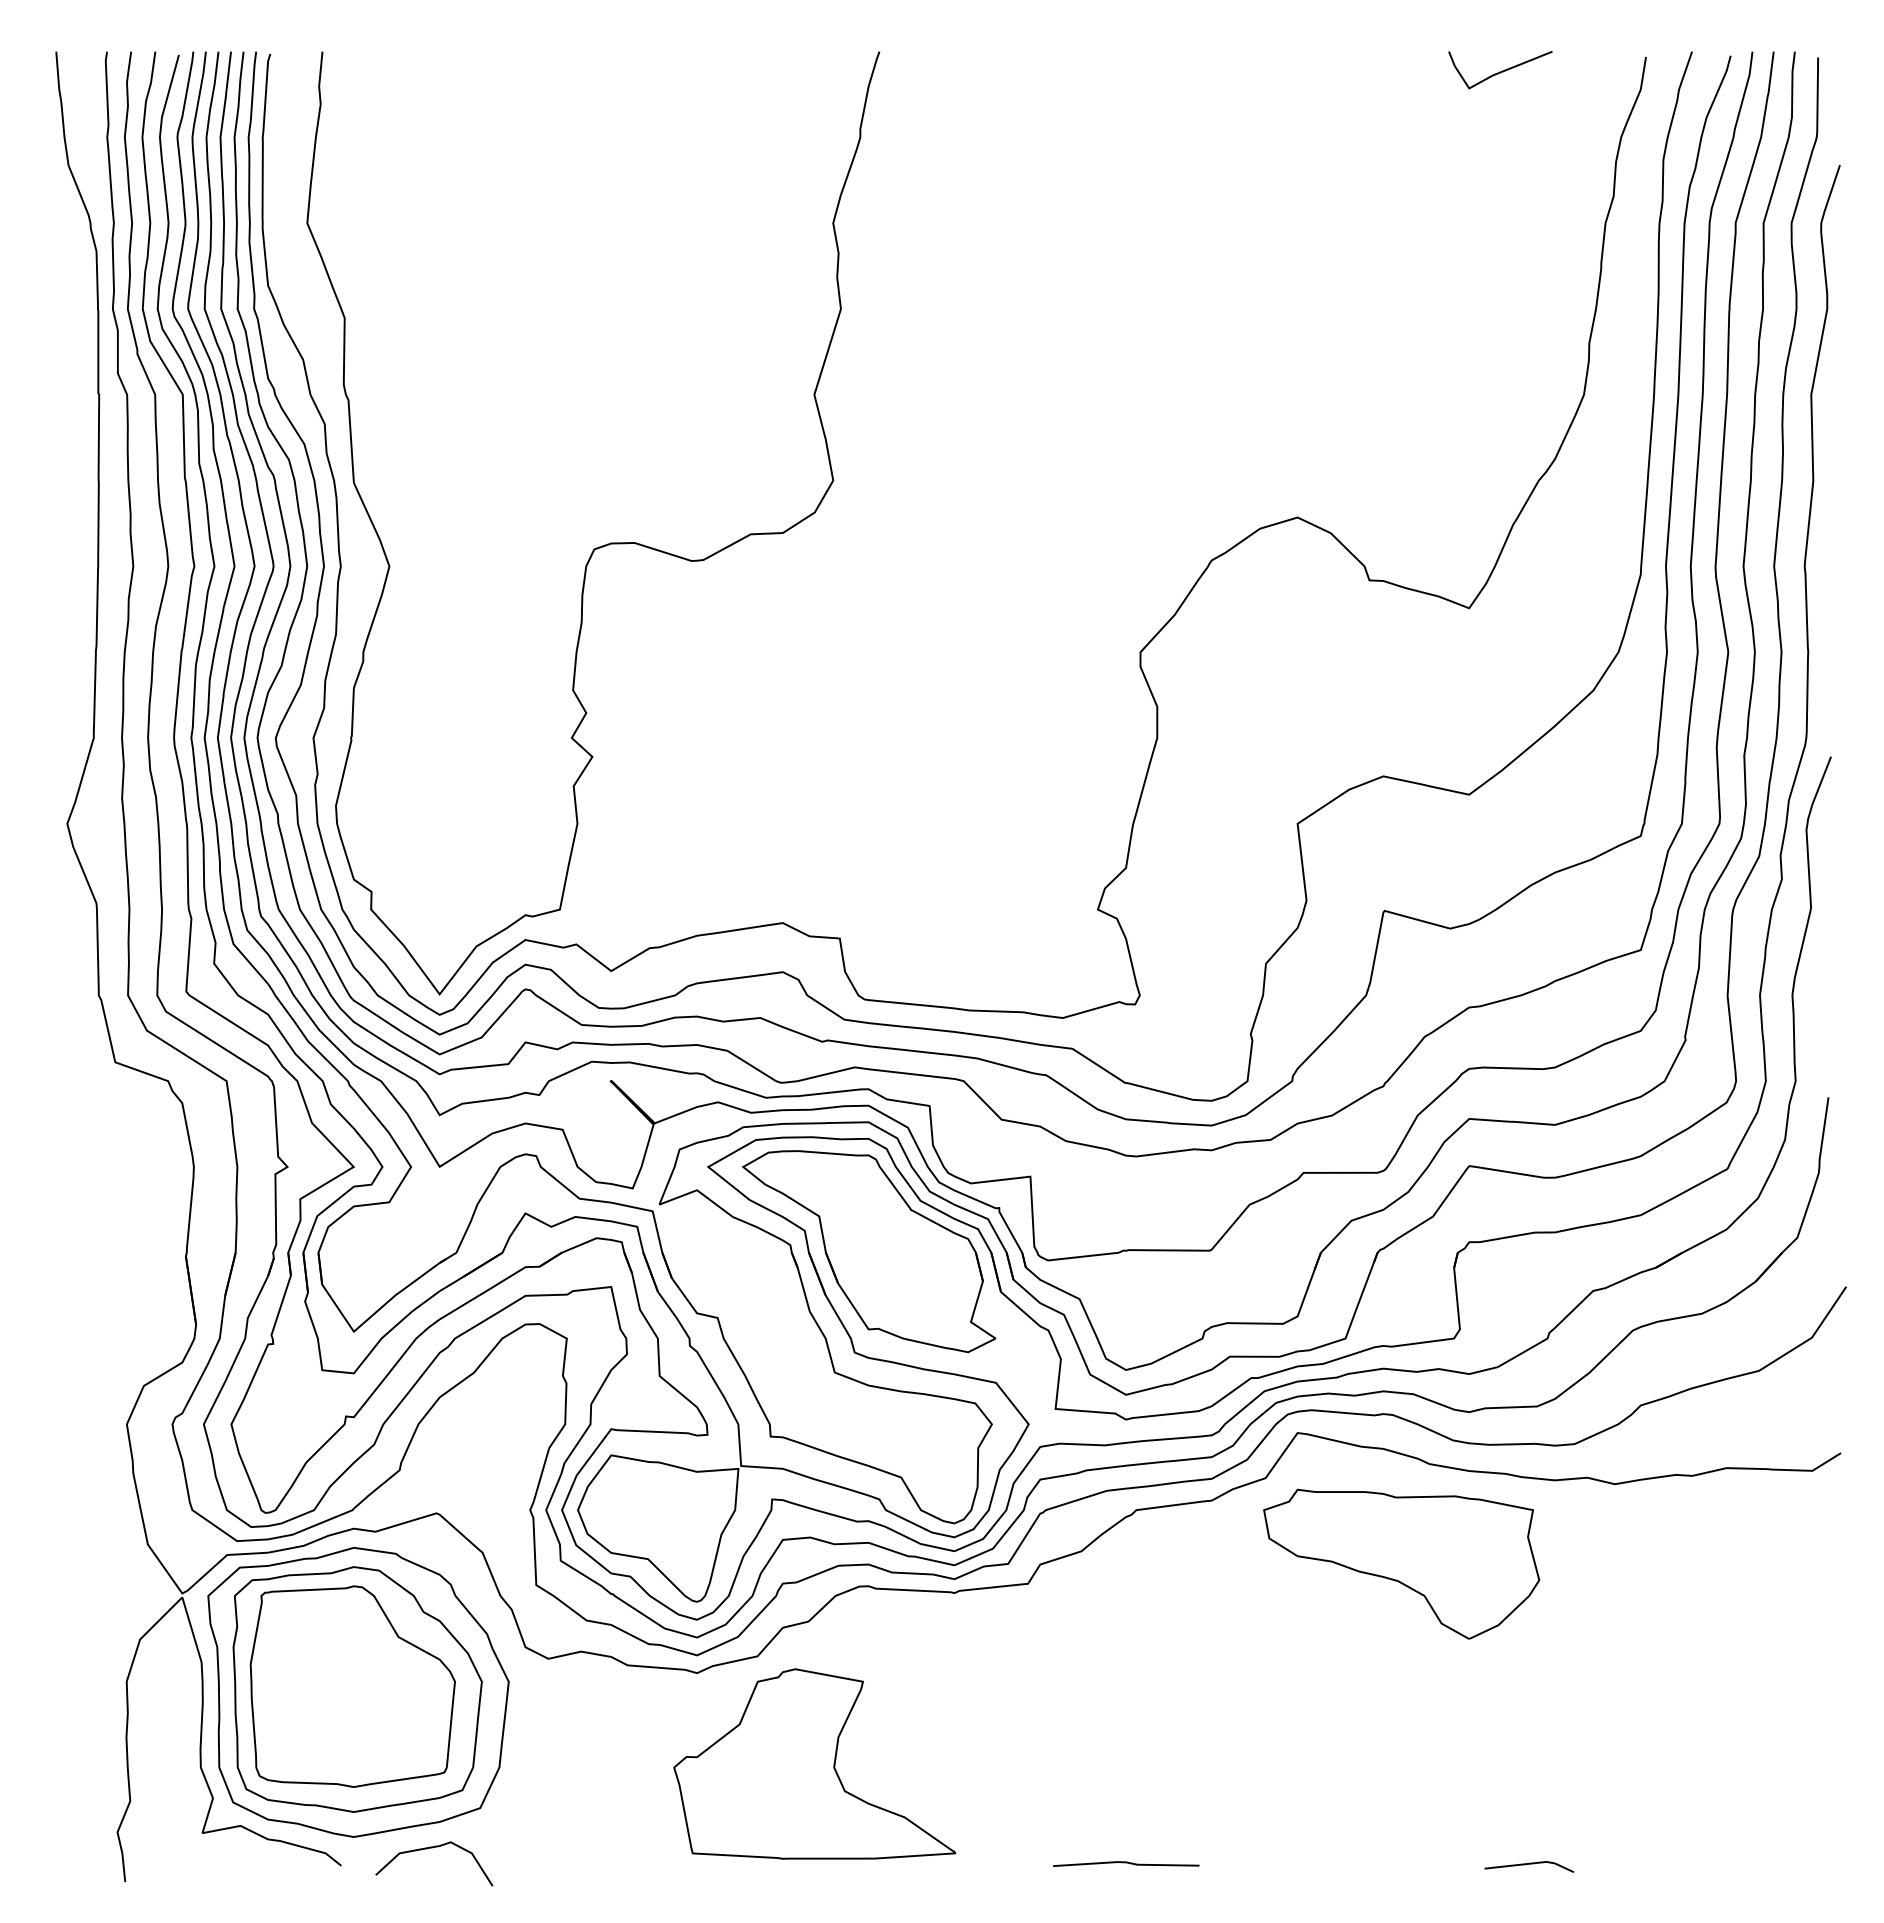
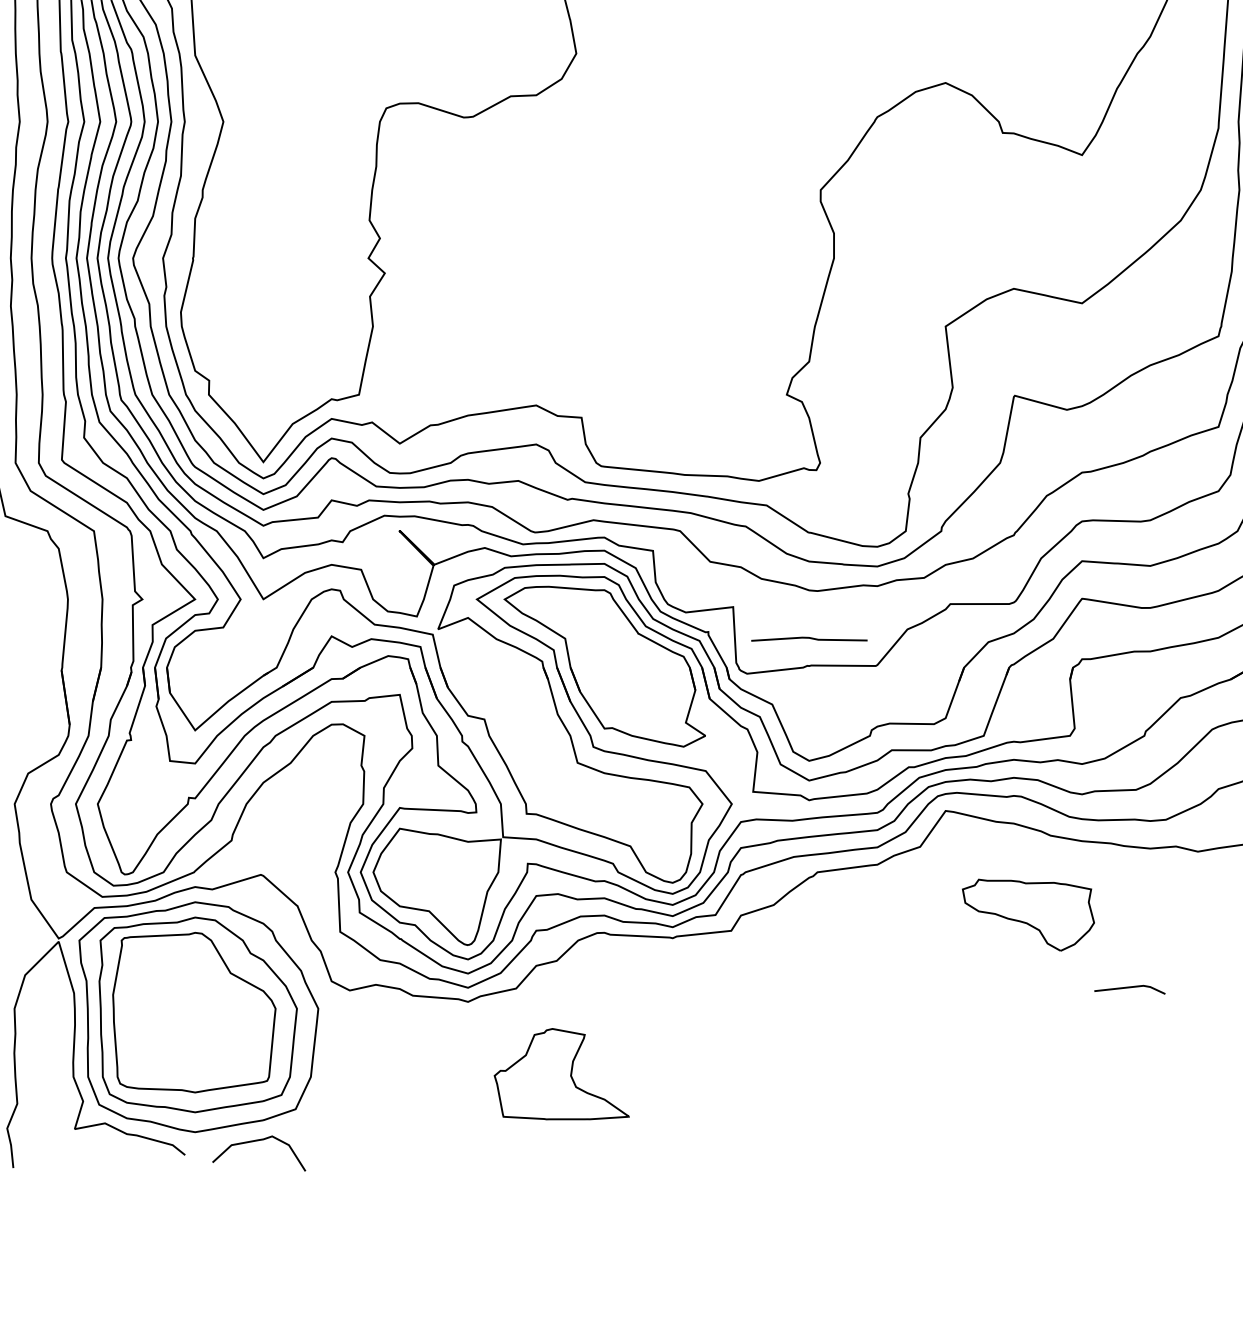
part: (1401, 1563) -> (1028, 914), size x0.6
part: (814, 1763) -> (561, 1073), size x0.6
line: (1126, 1863) -> (809, 638), moved
line: (1529, 1864) -> (1130, 987), moved

